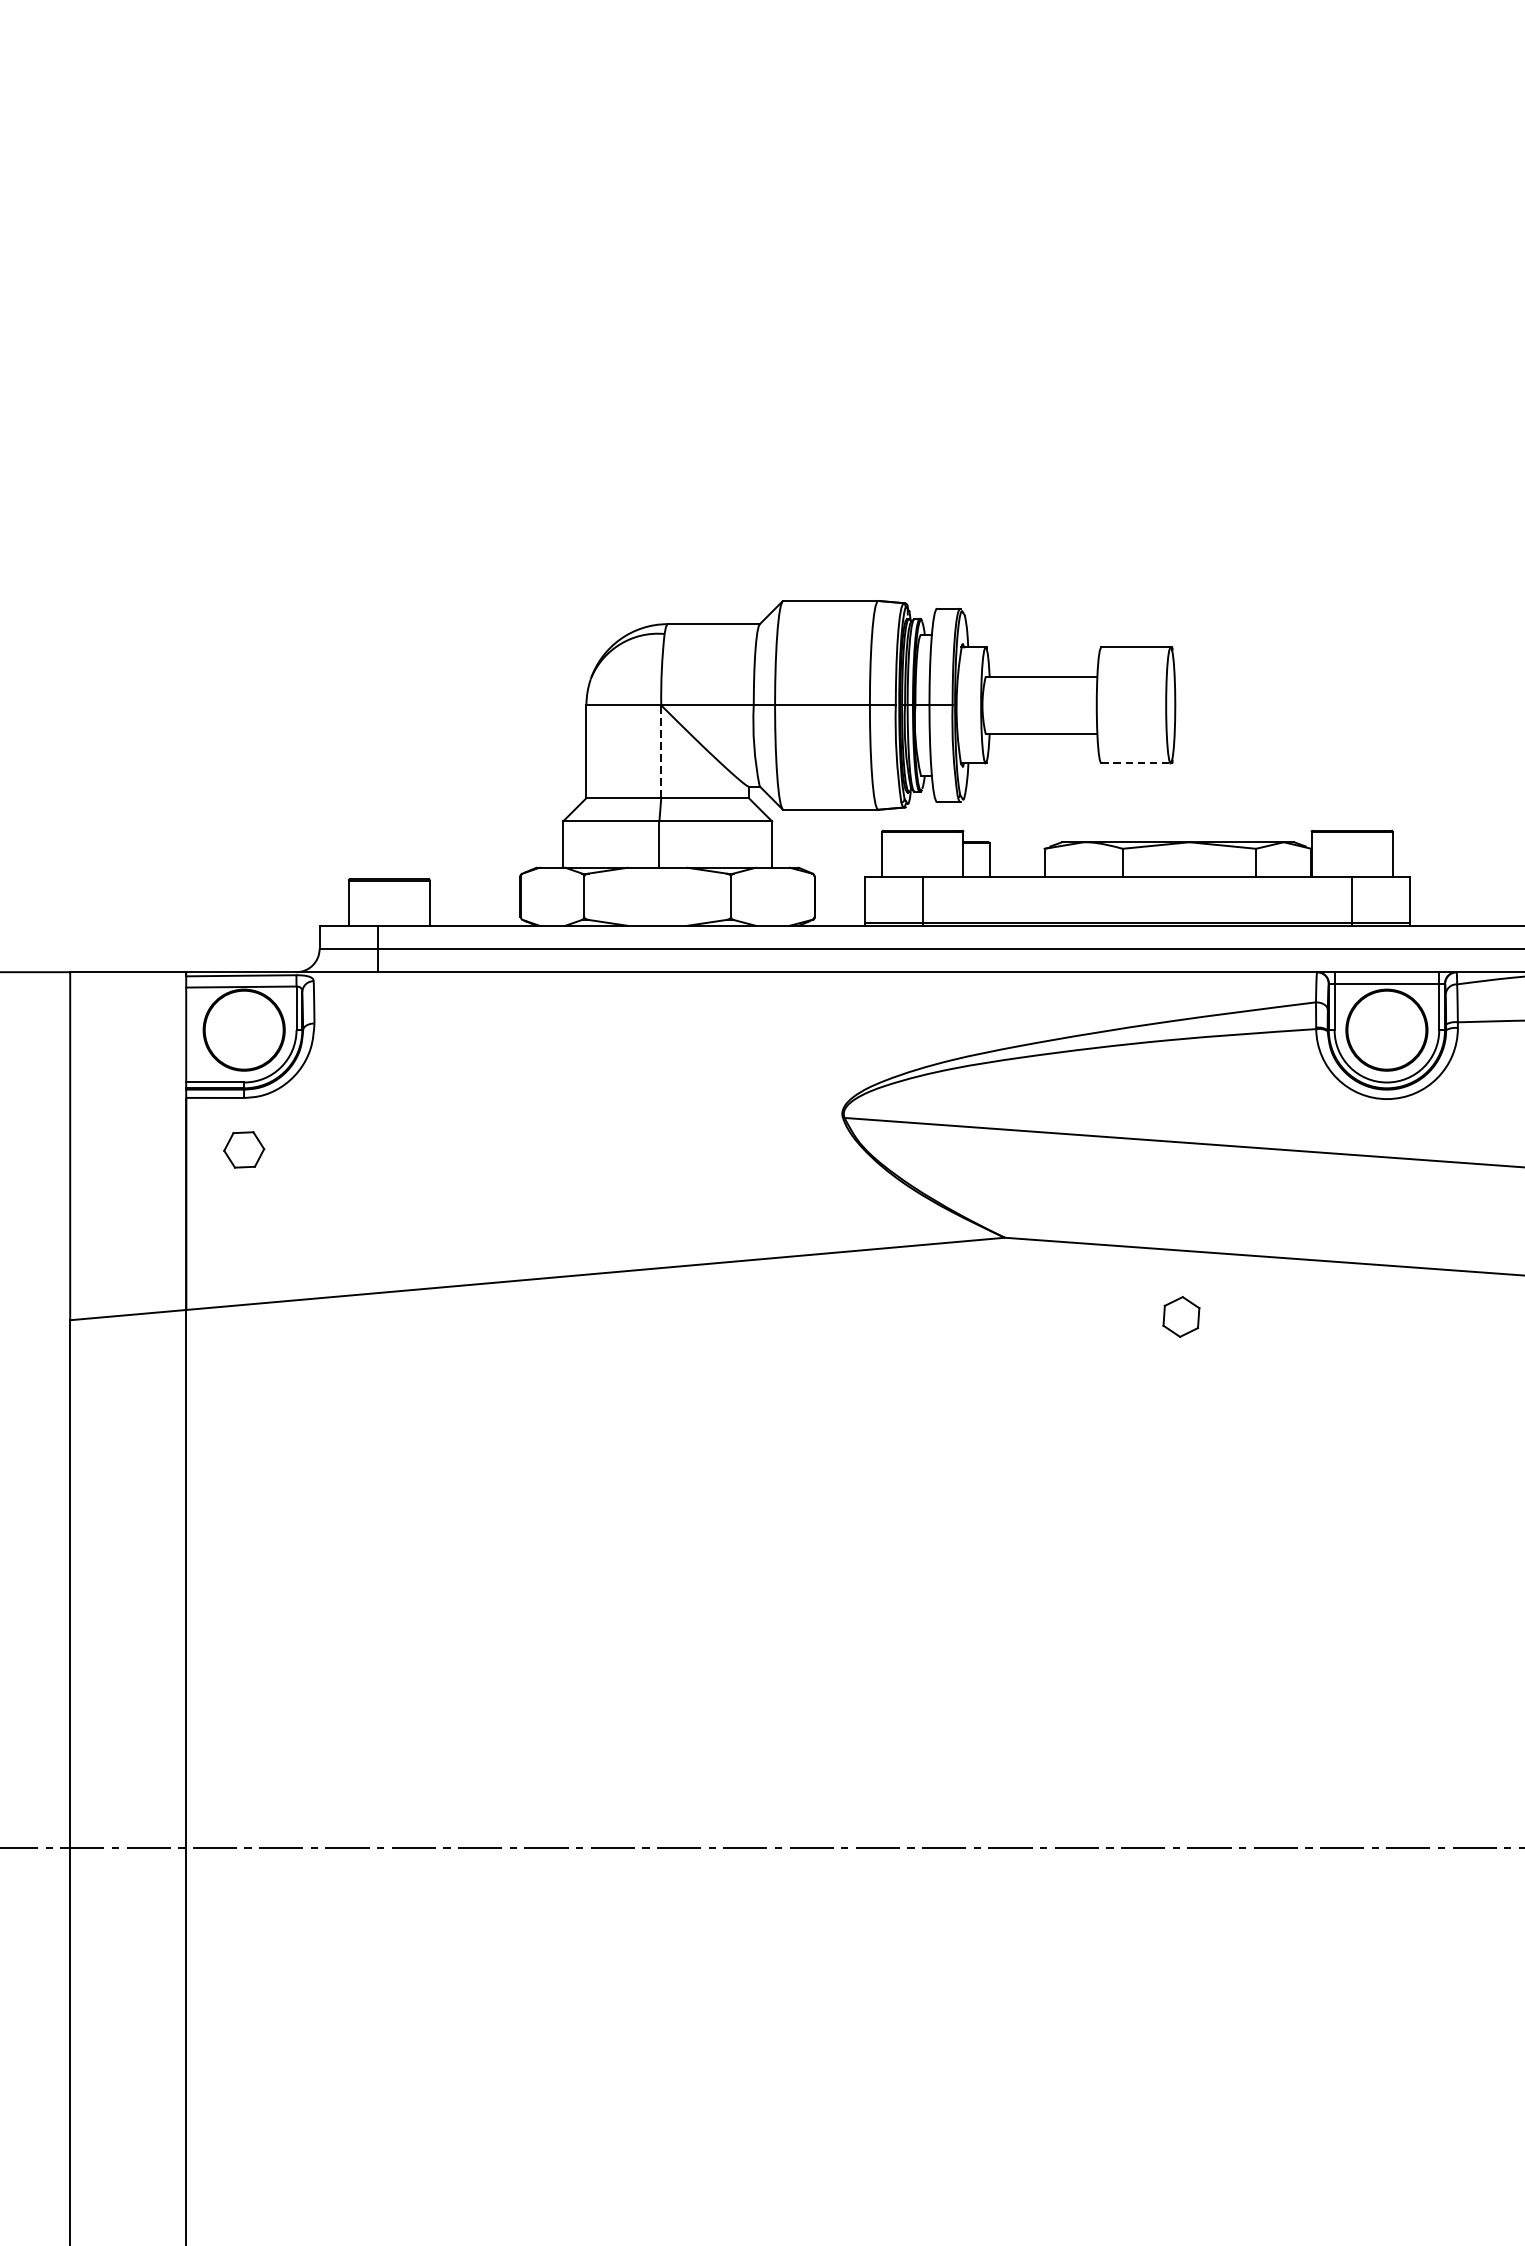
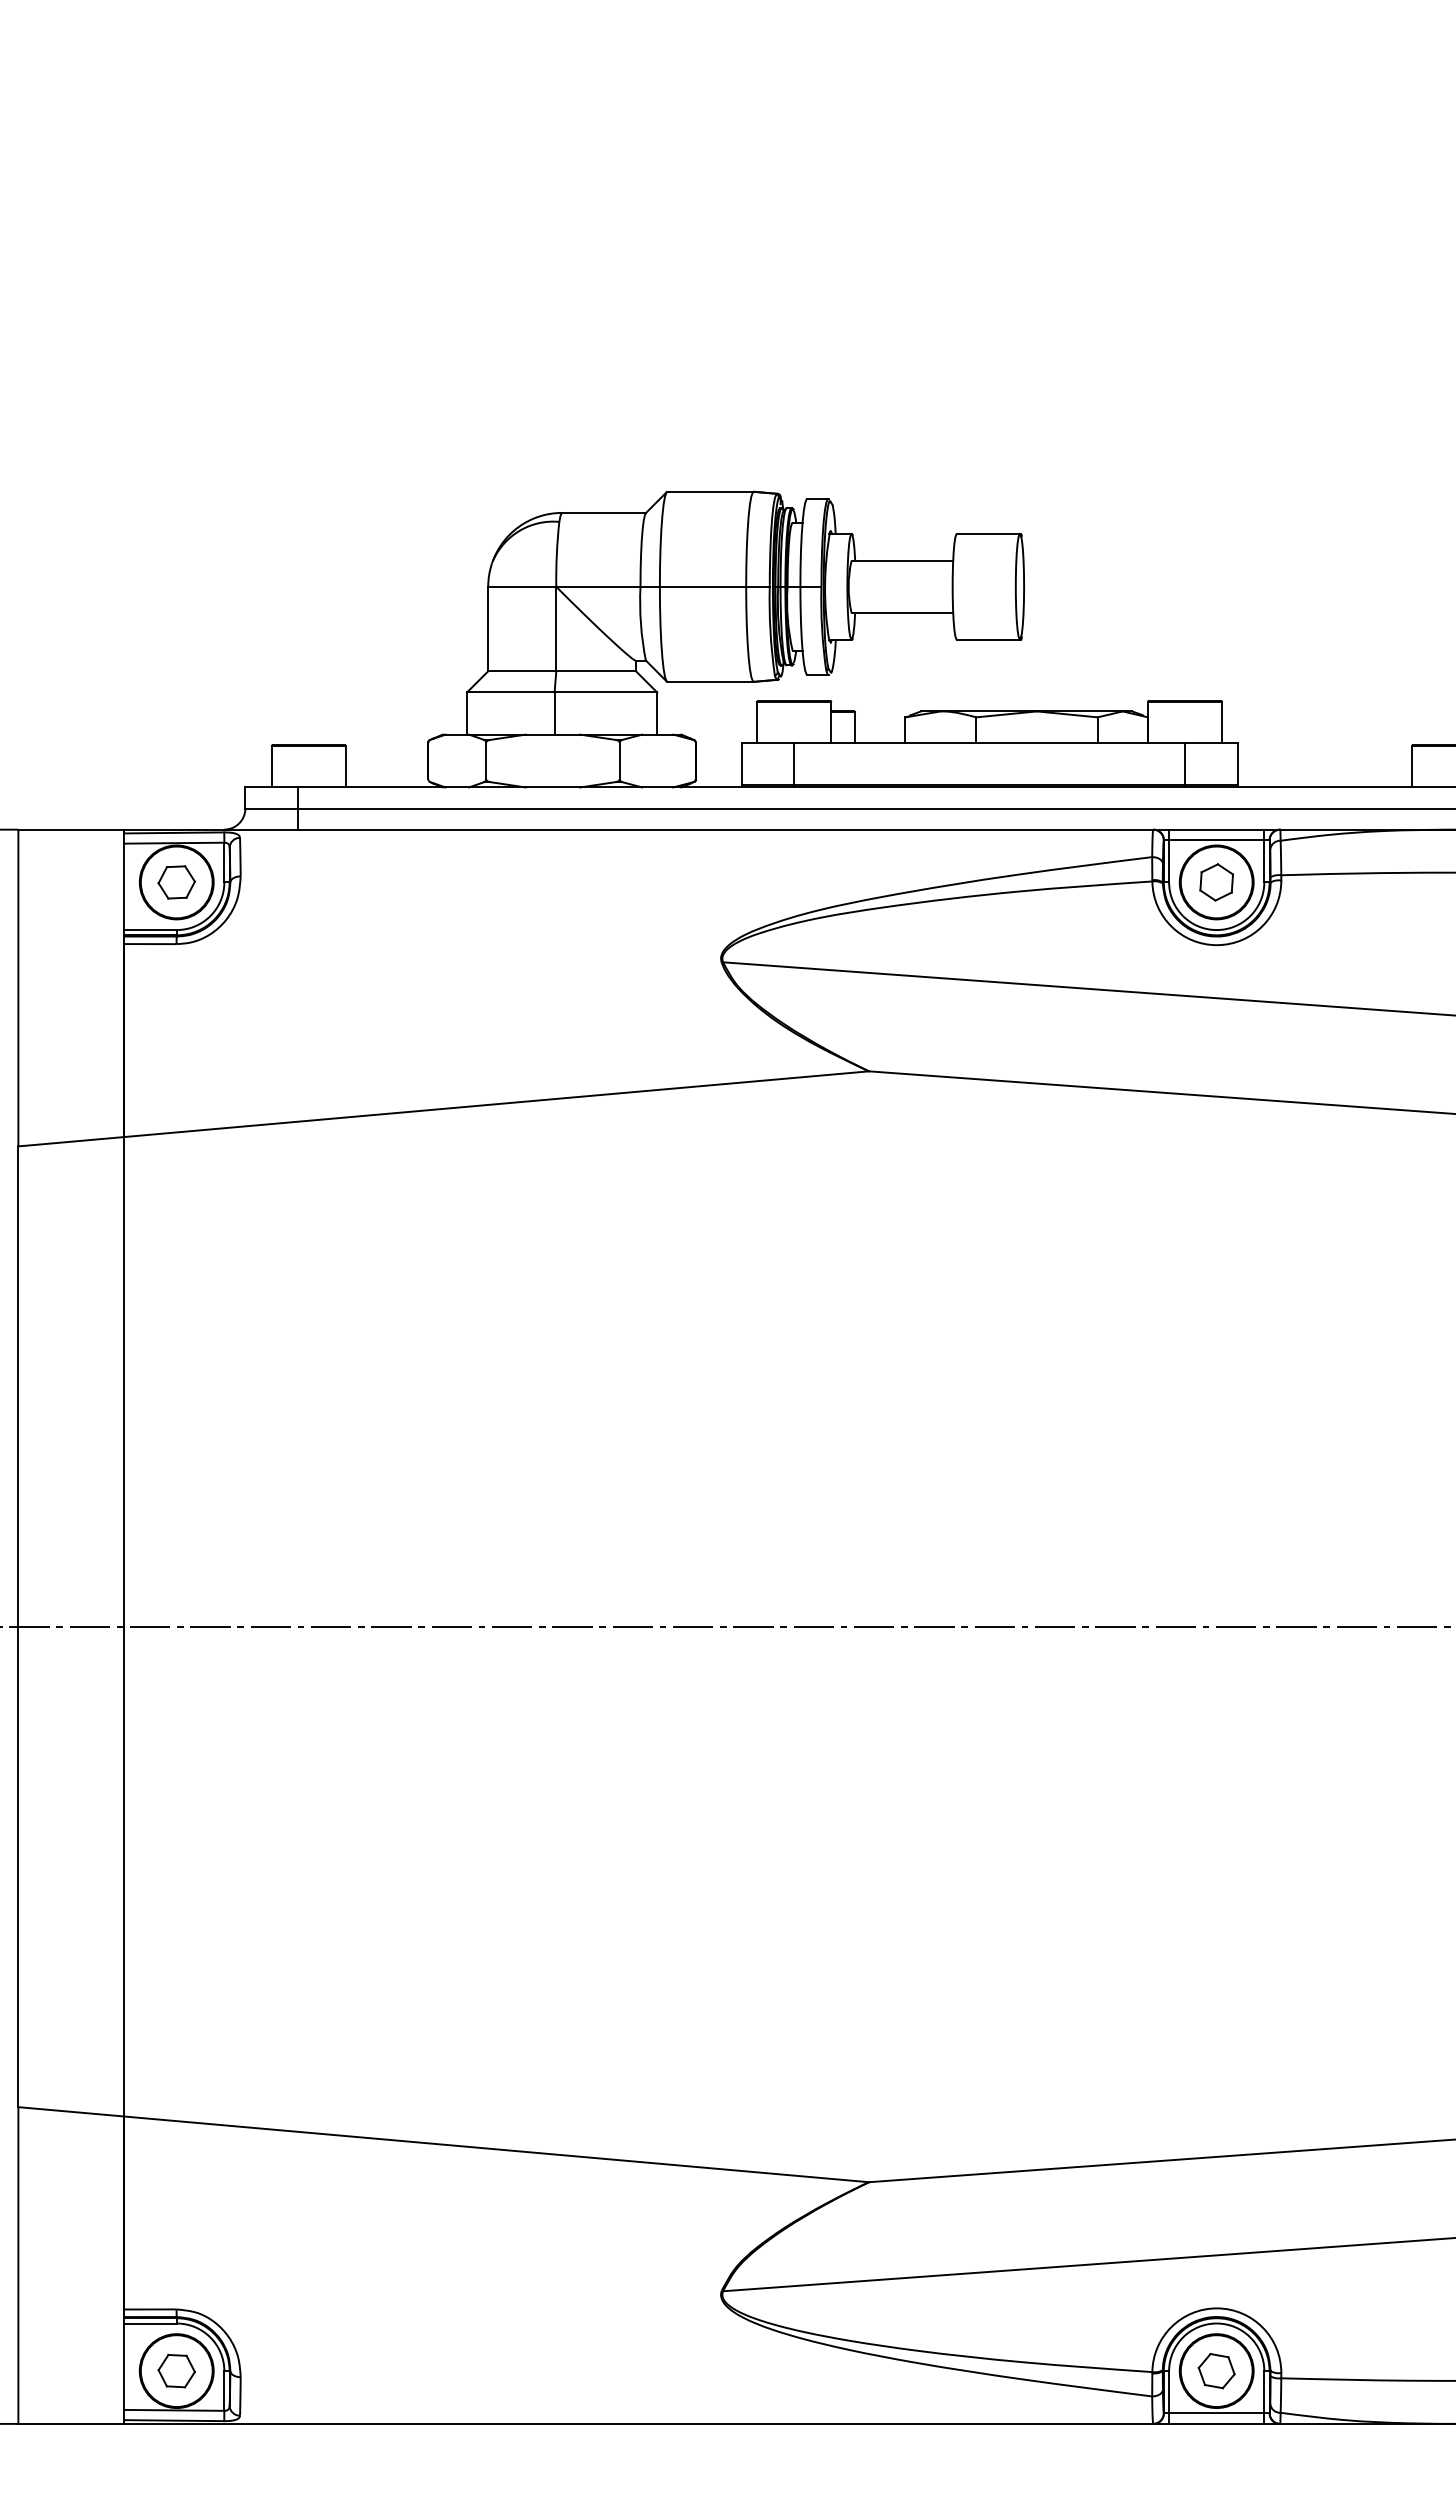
line: (661, 751) -> (556, 628), dashed -> solid
line: (1136, 763) -> (988, 639), dashed -> solid
part: (243, 1150) -> (176, 882), moved
part: (1181, 1317) -> (1216, 882), moved

